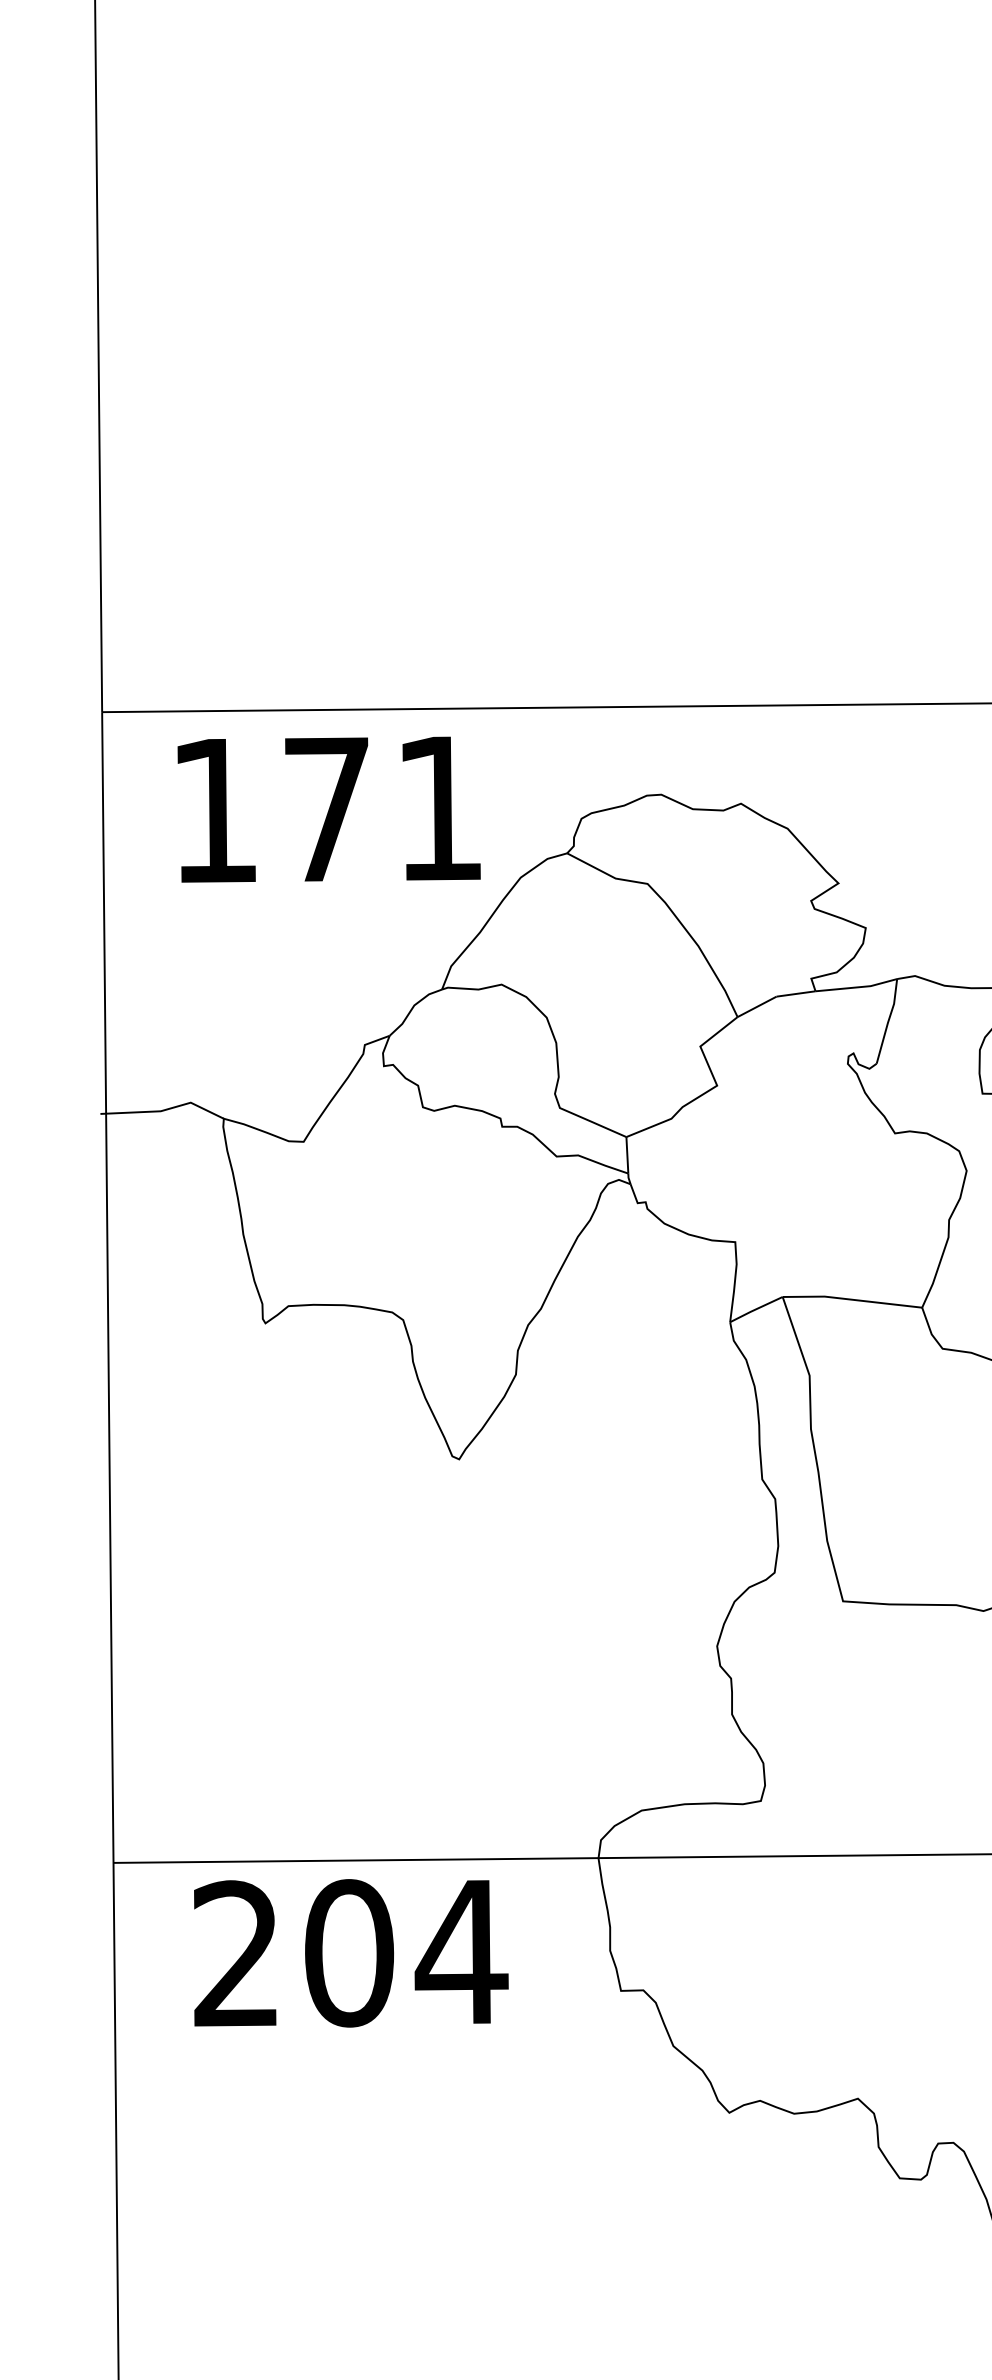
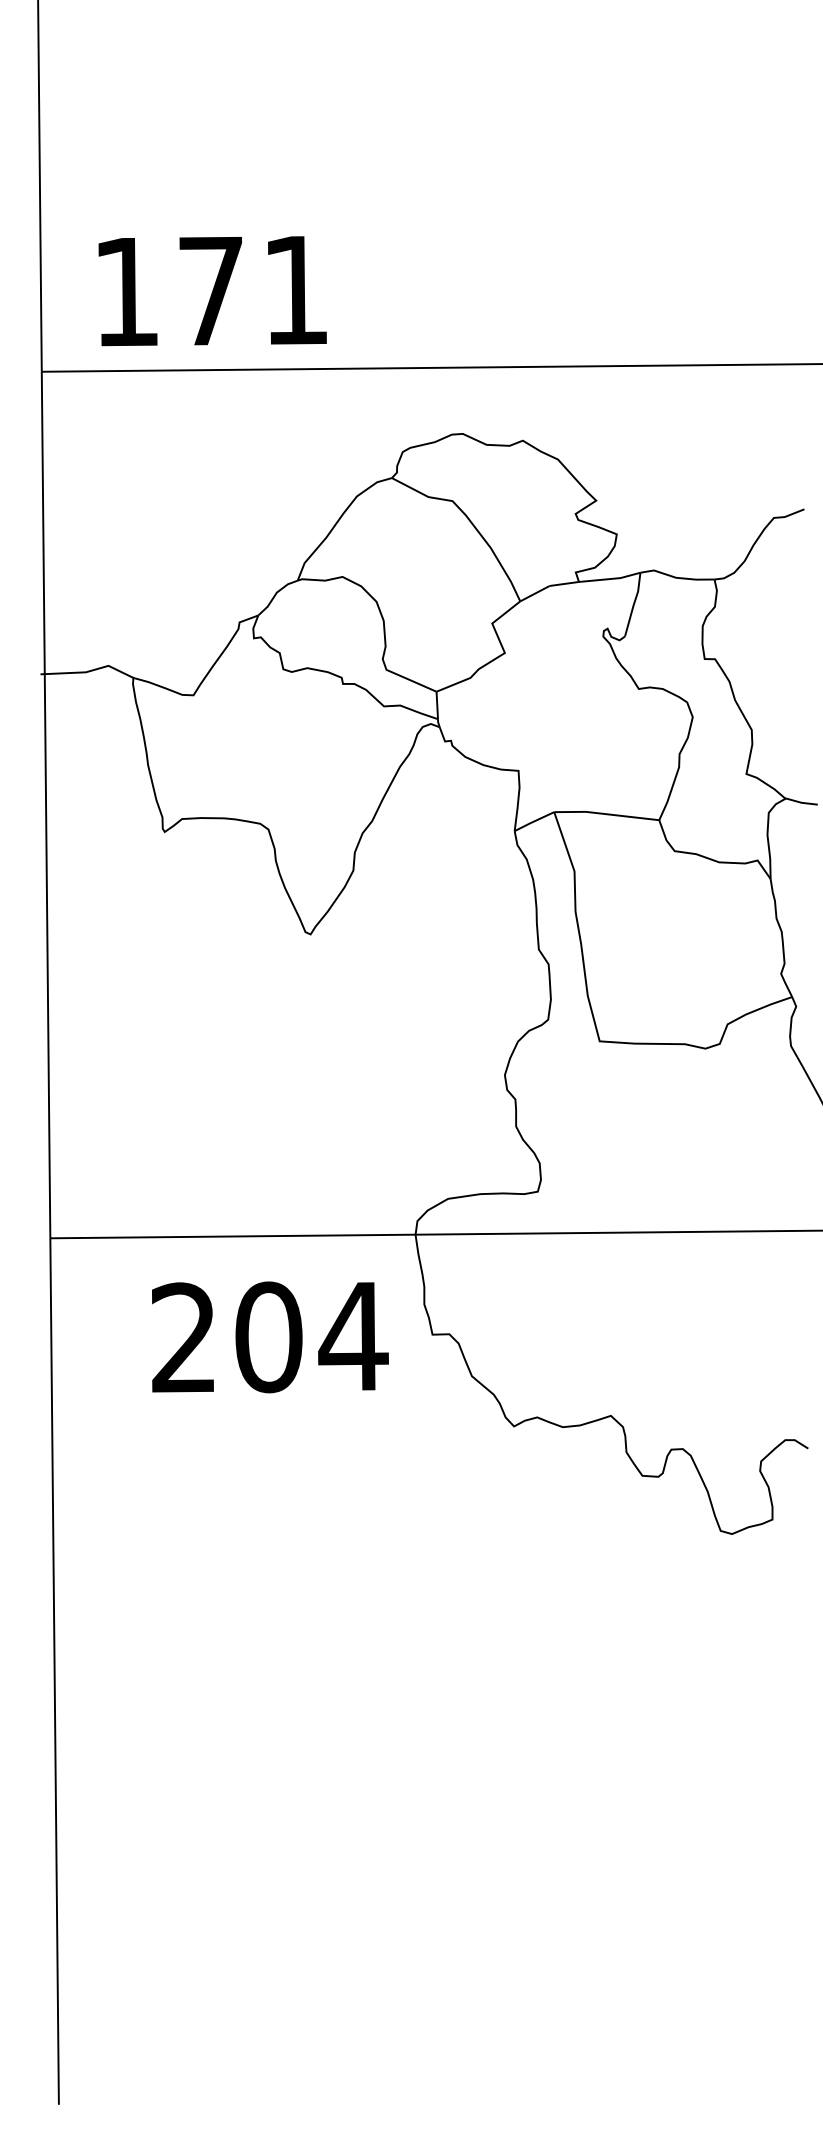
text: (328, 810) -> (212, 291), moved
text: (351, 1953) -> (270, 1337), moved

